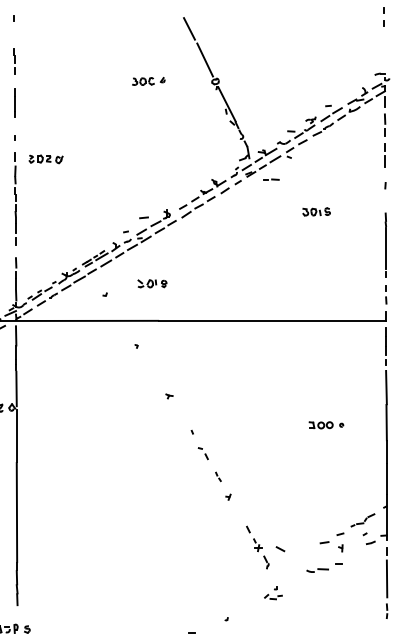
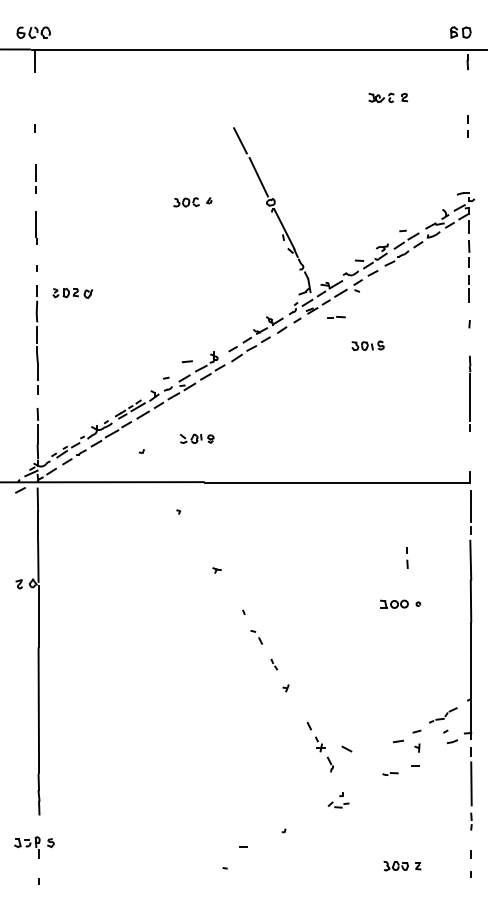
part: (316, 211) -> (367, 345), moved
part: (386, 294) -> (407, 557), moved
part: (317, 570) -> (390, 773), size x0.6

